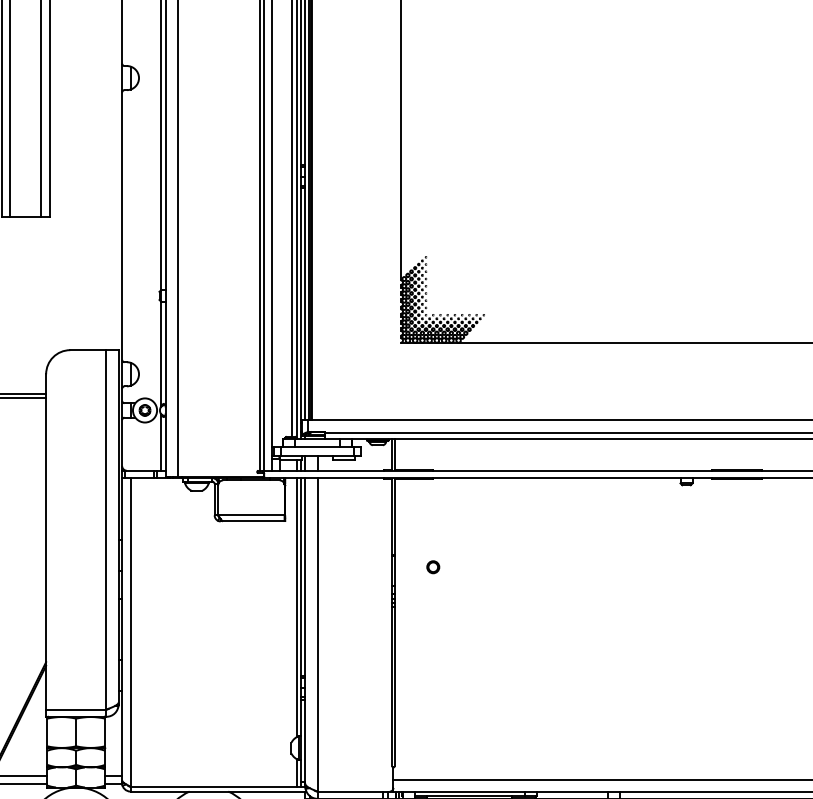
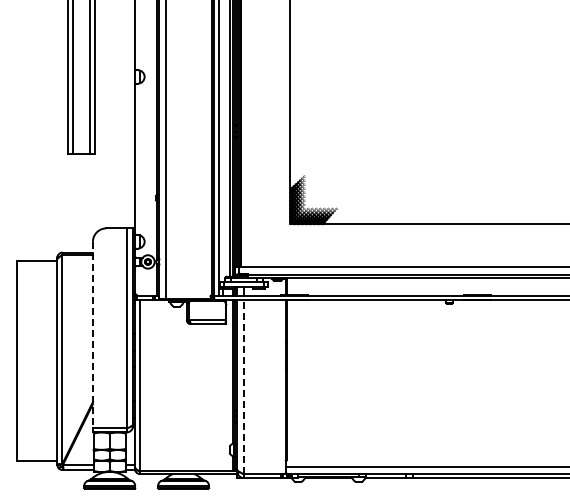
line: (45, 542) -> (92, 335), solid -> dashed
part: (433, 567) -> (308, 349), removed
line: (318, 634) -> (244, 386), solid -> dashed

